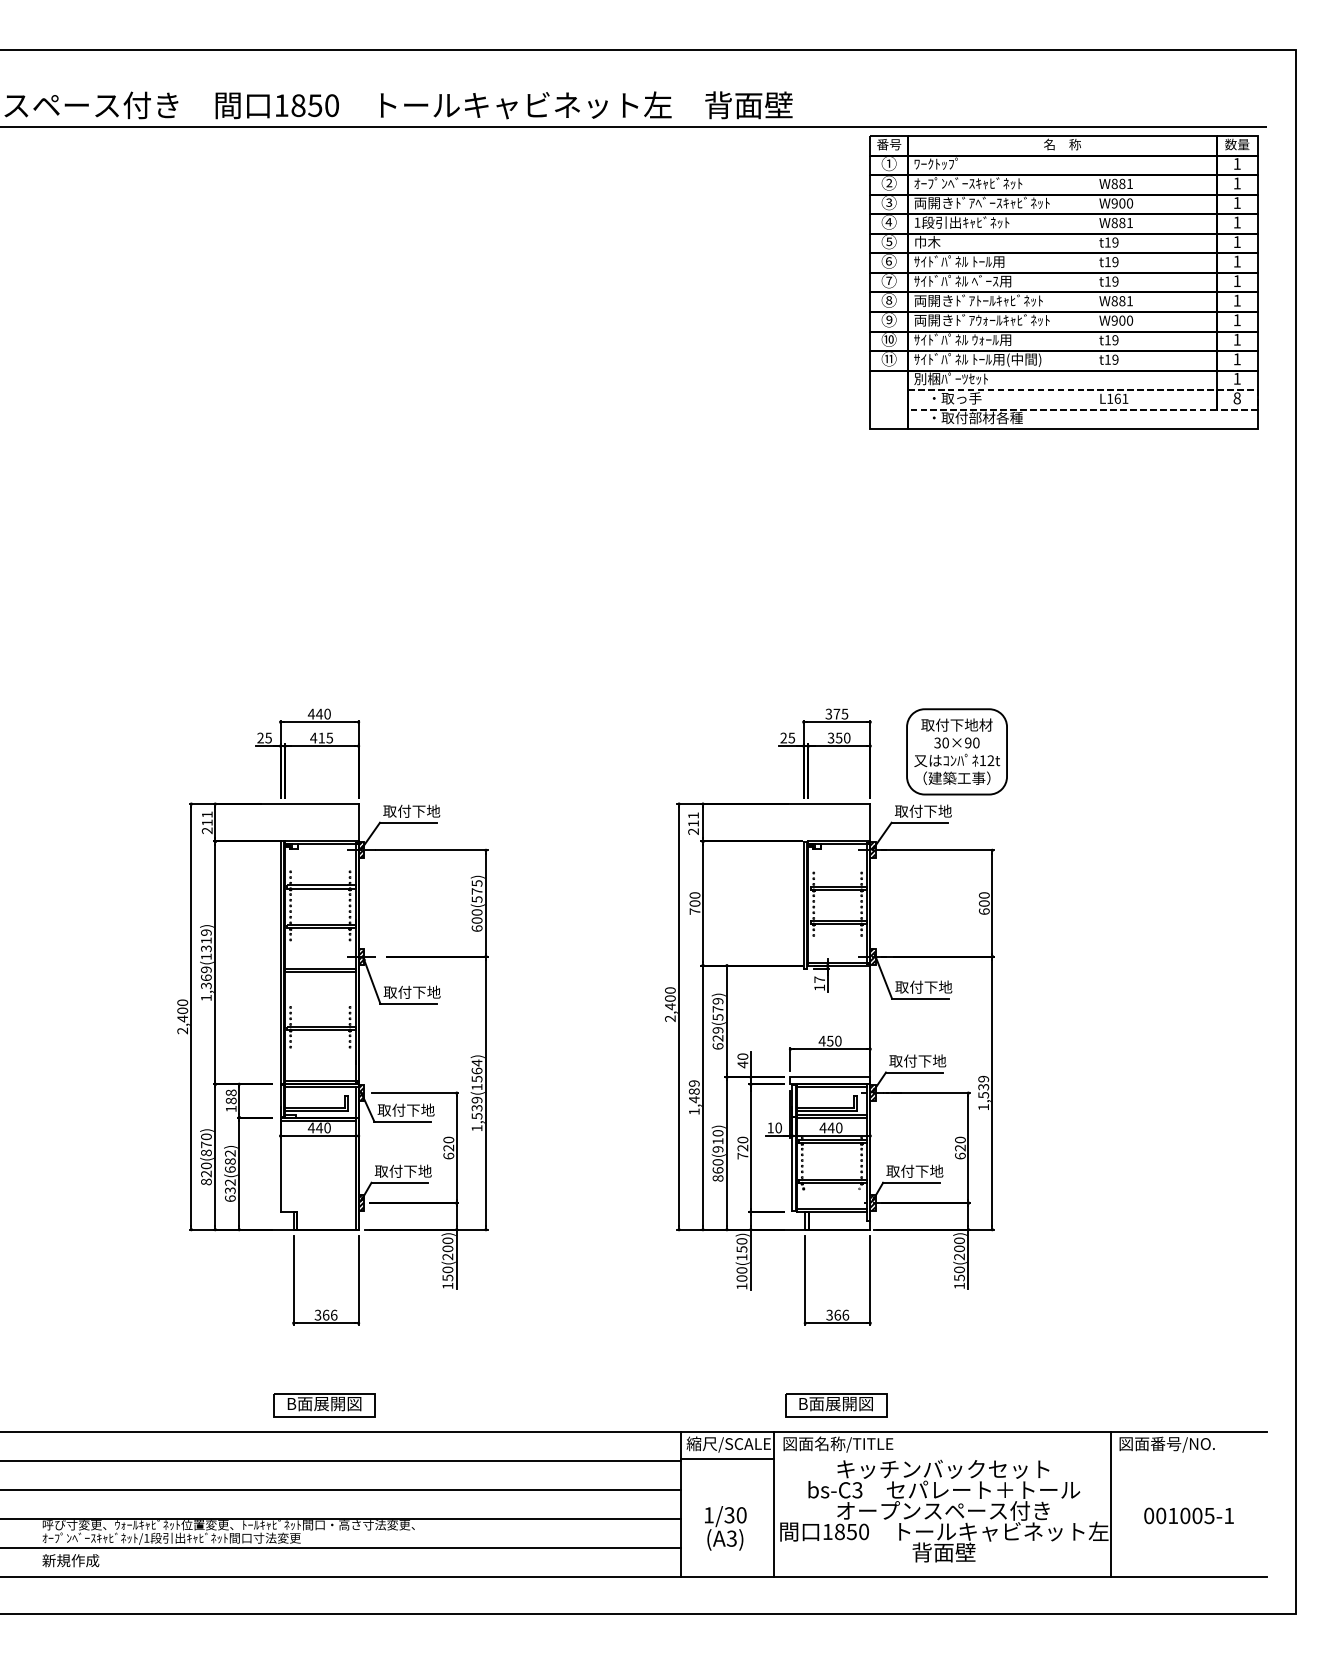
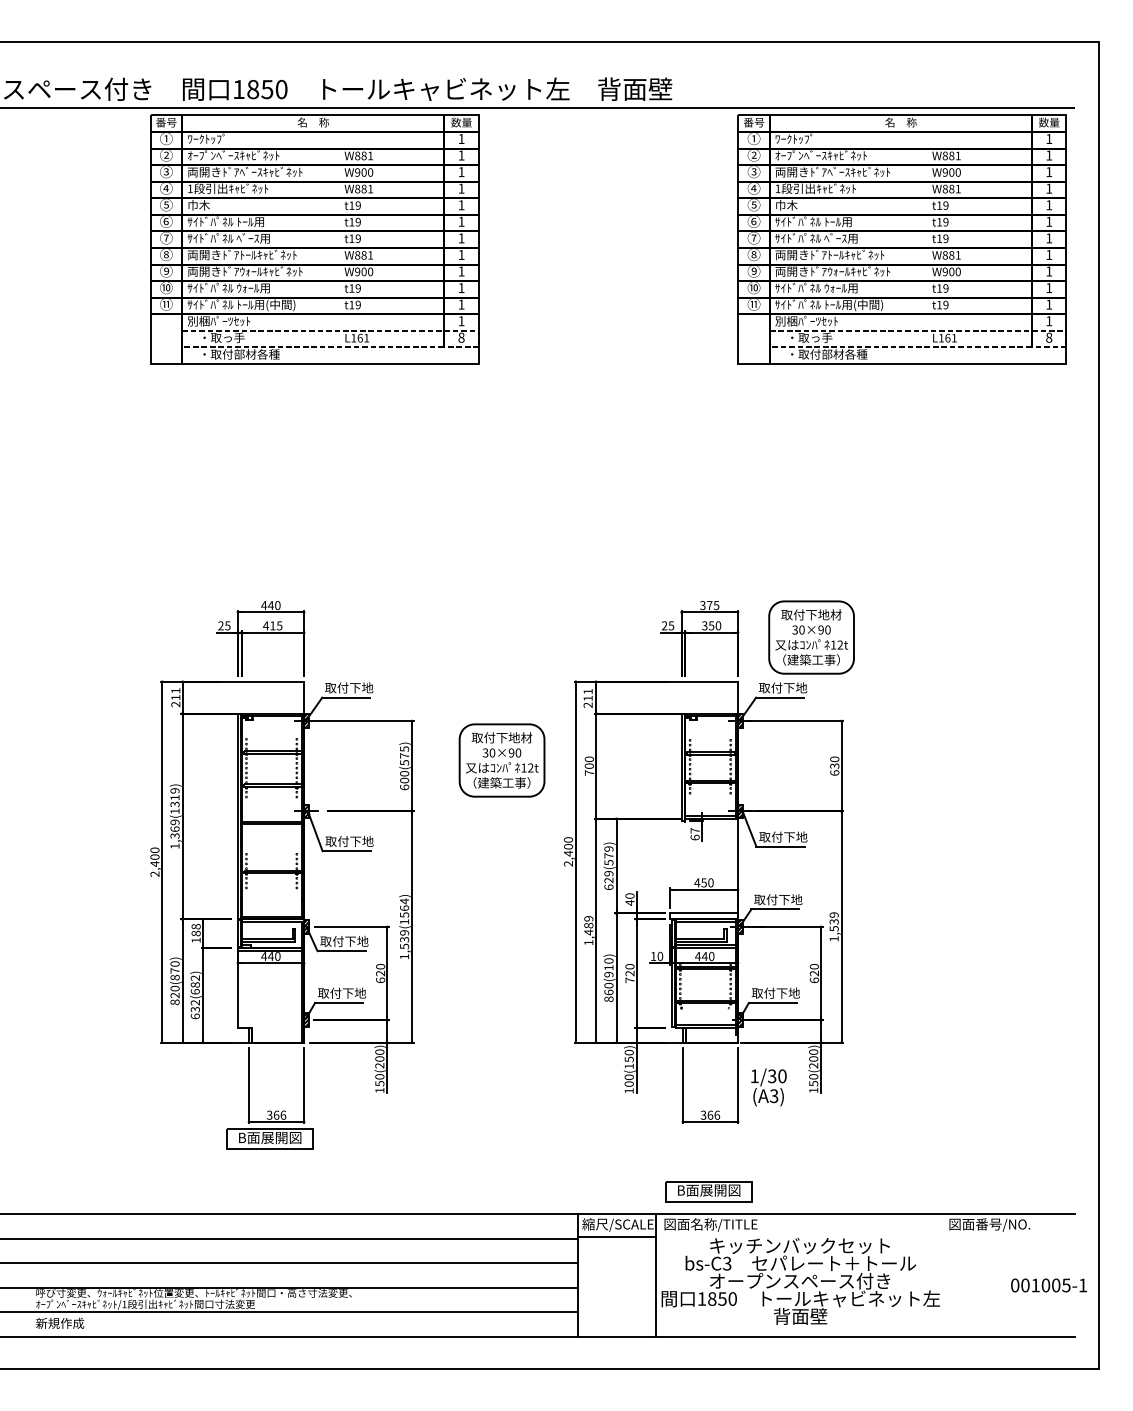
part: (370, 282) -> (314, 239), added
part: (591, 896) -> (501, 760), added
text: (984, 903) -> (834, 766), 600 -> 630
text: (819, 987) -> (694, 837), 17 -> 67
part: (324, 1405) -> (270, 1139), moved
line: (1111, 1503) -> (942, 1274), removed
text: (1188, 1515) -> (1048, 1285), moved
text: (725, 1528) -> (768, 1087), moved

